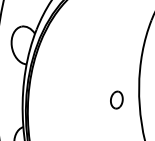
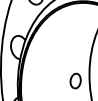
part: (116, 100) -> (75, 81), size x1.4

